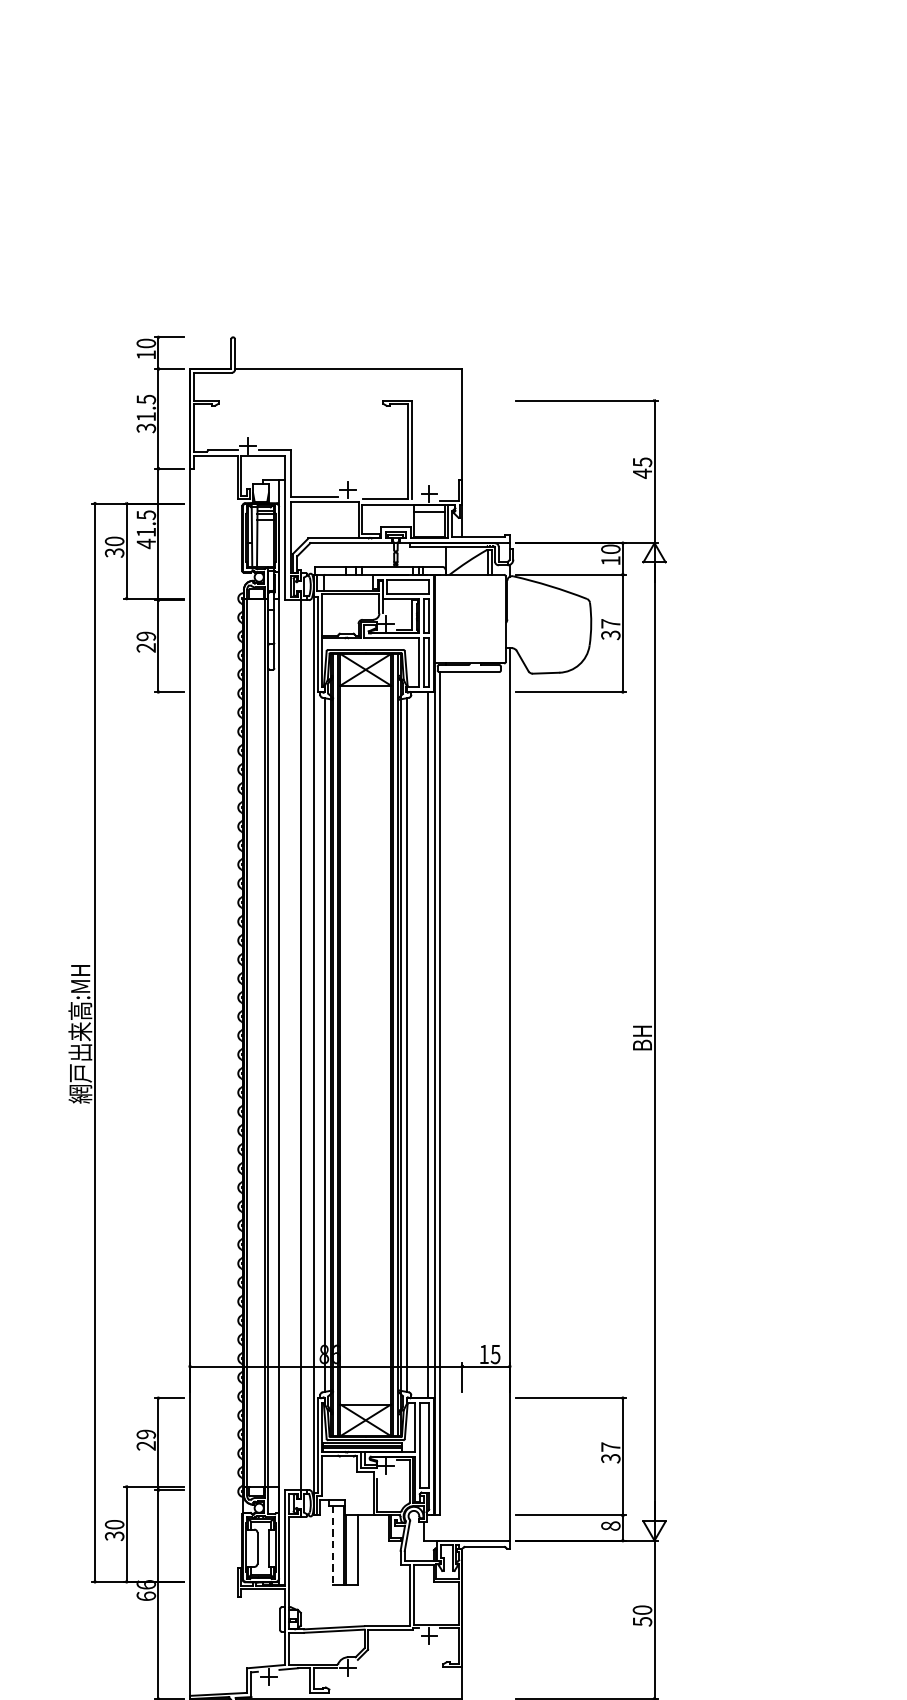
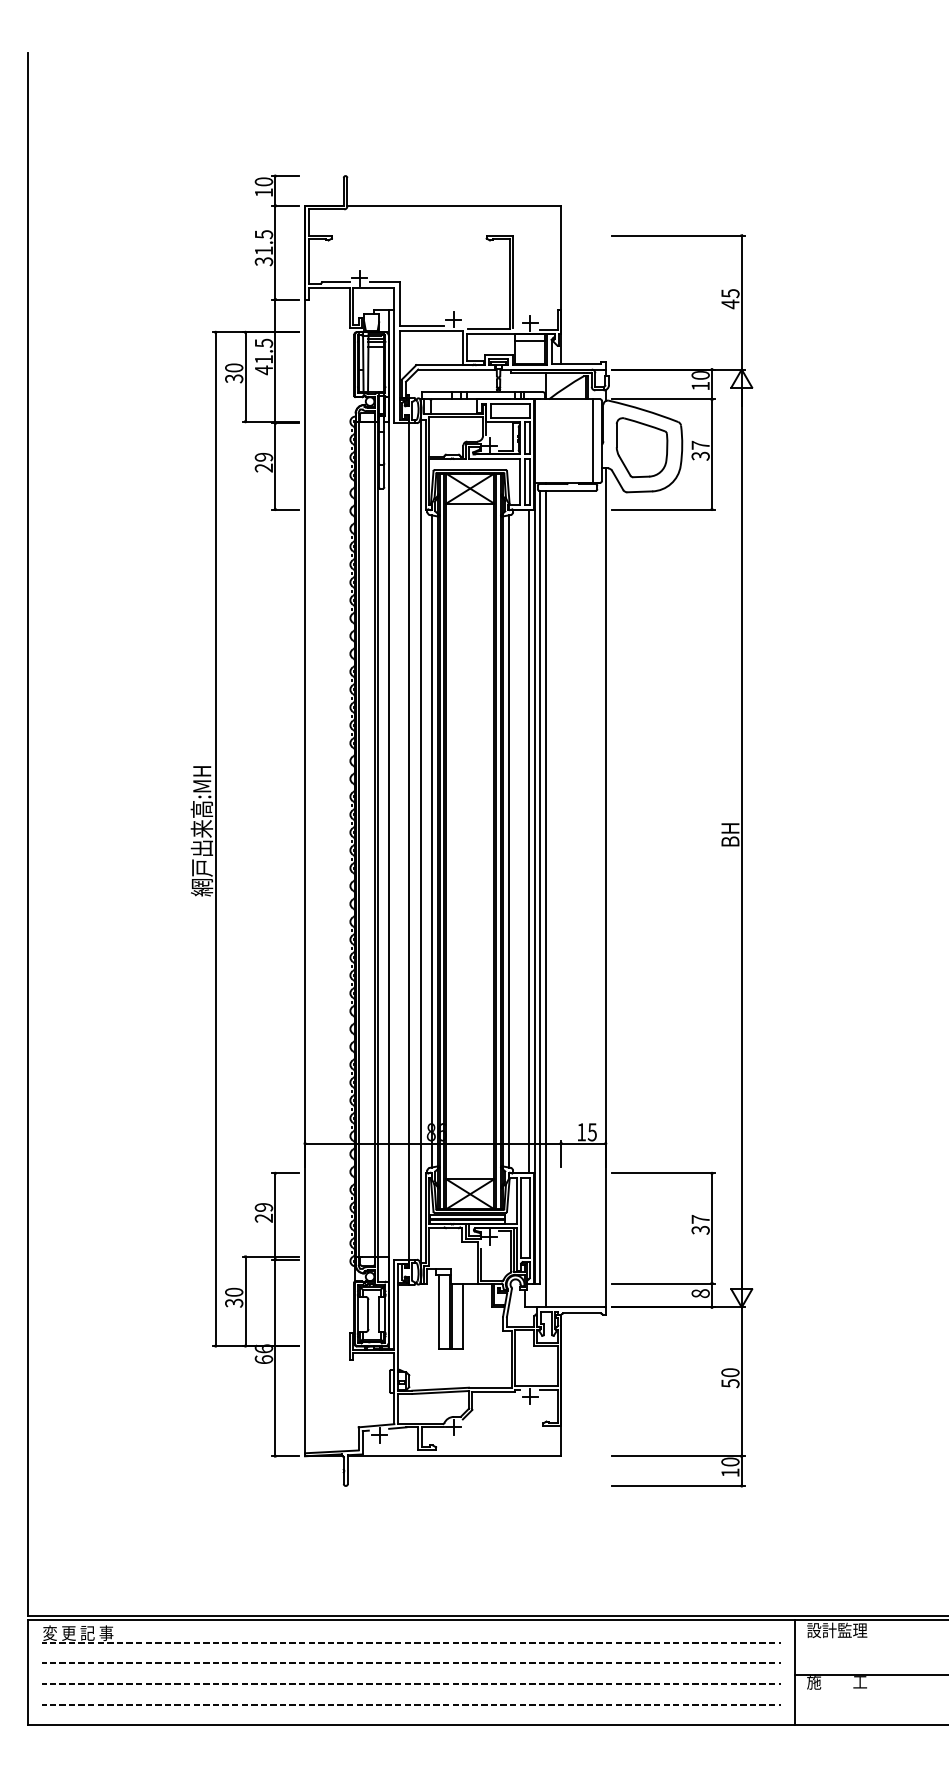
line: (495, 618) -> (592, 440), added
part: (547, 626) -> (641, 447), added
line: (445, 1105) -> (545, 898), added
line: (333, 1546) -> (439, 1312), dashed -> solid

